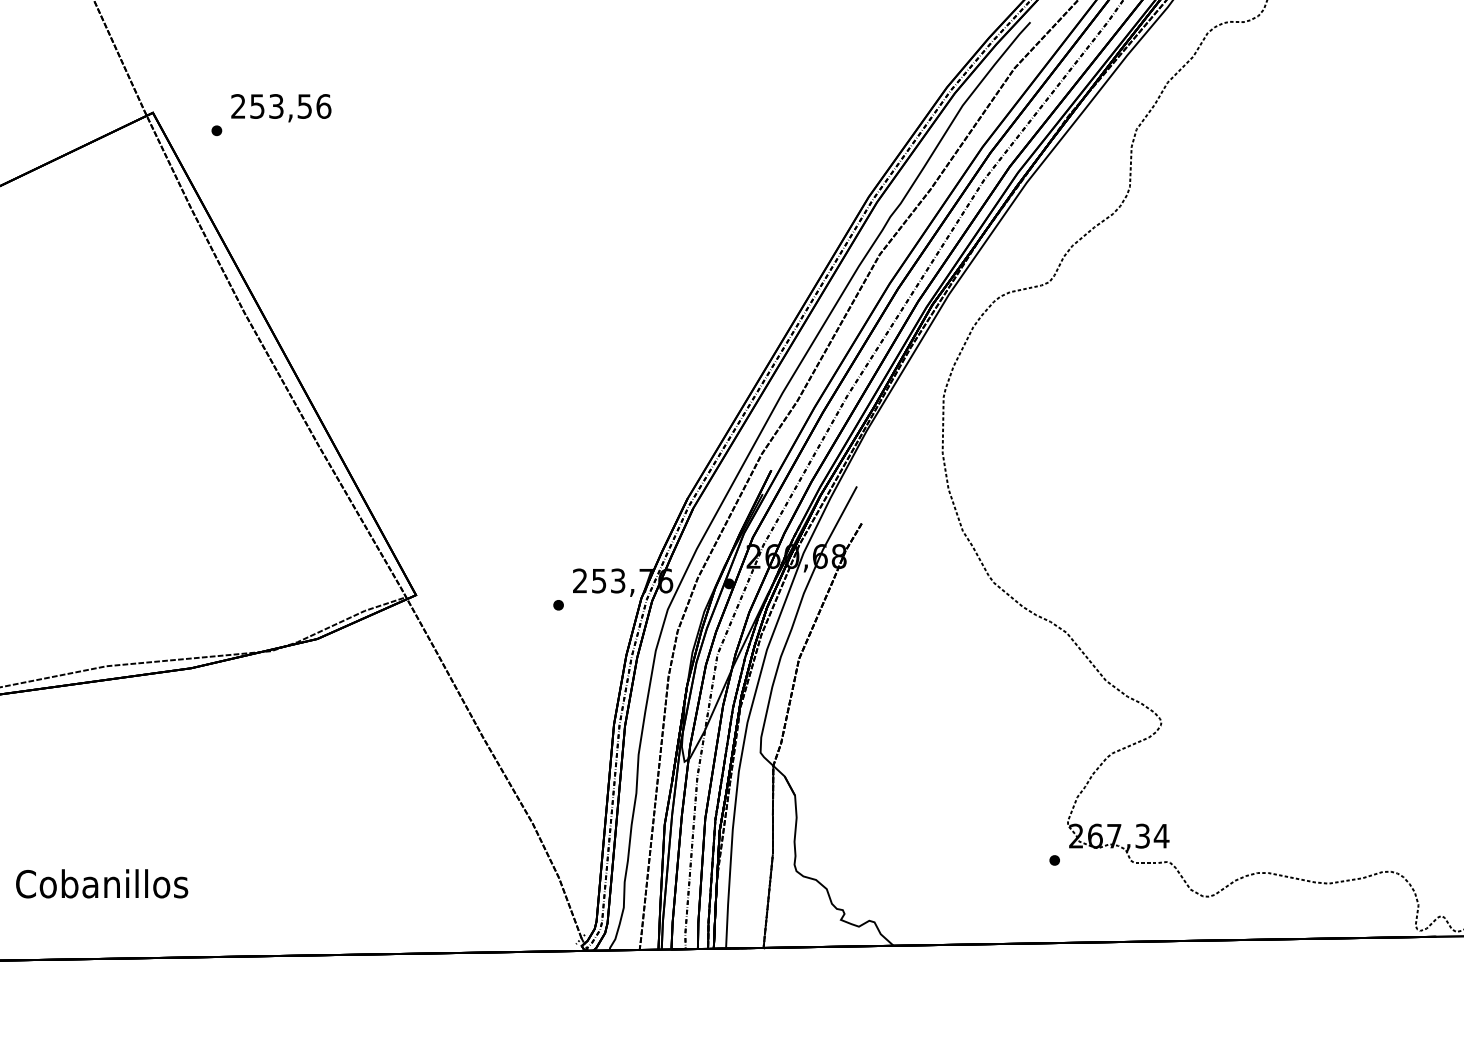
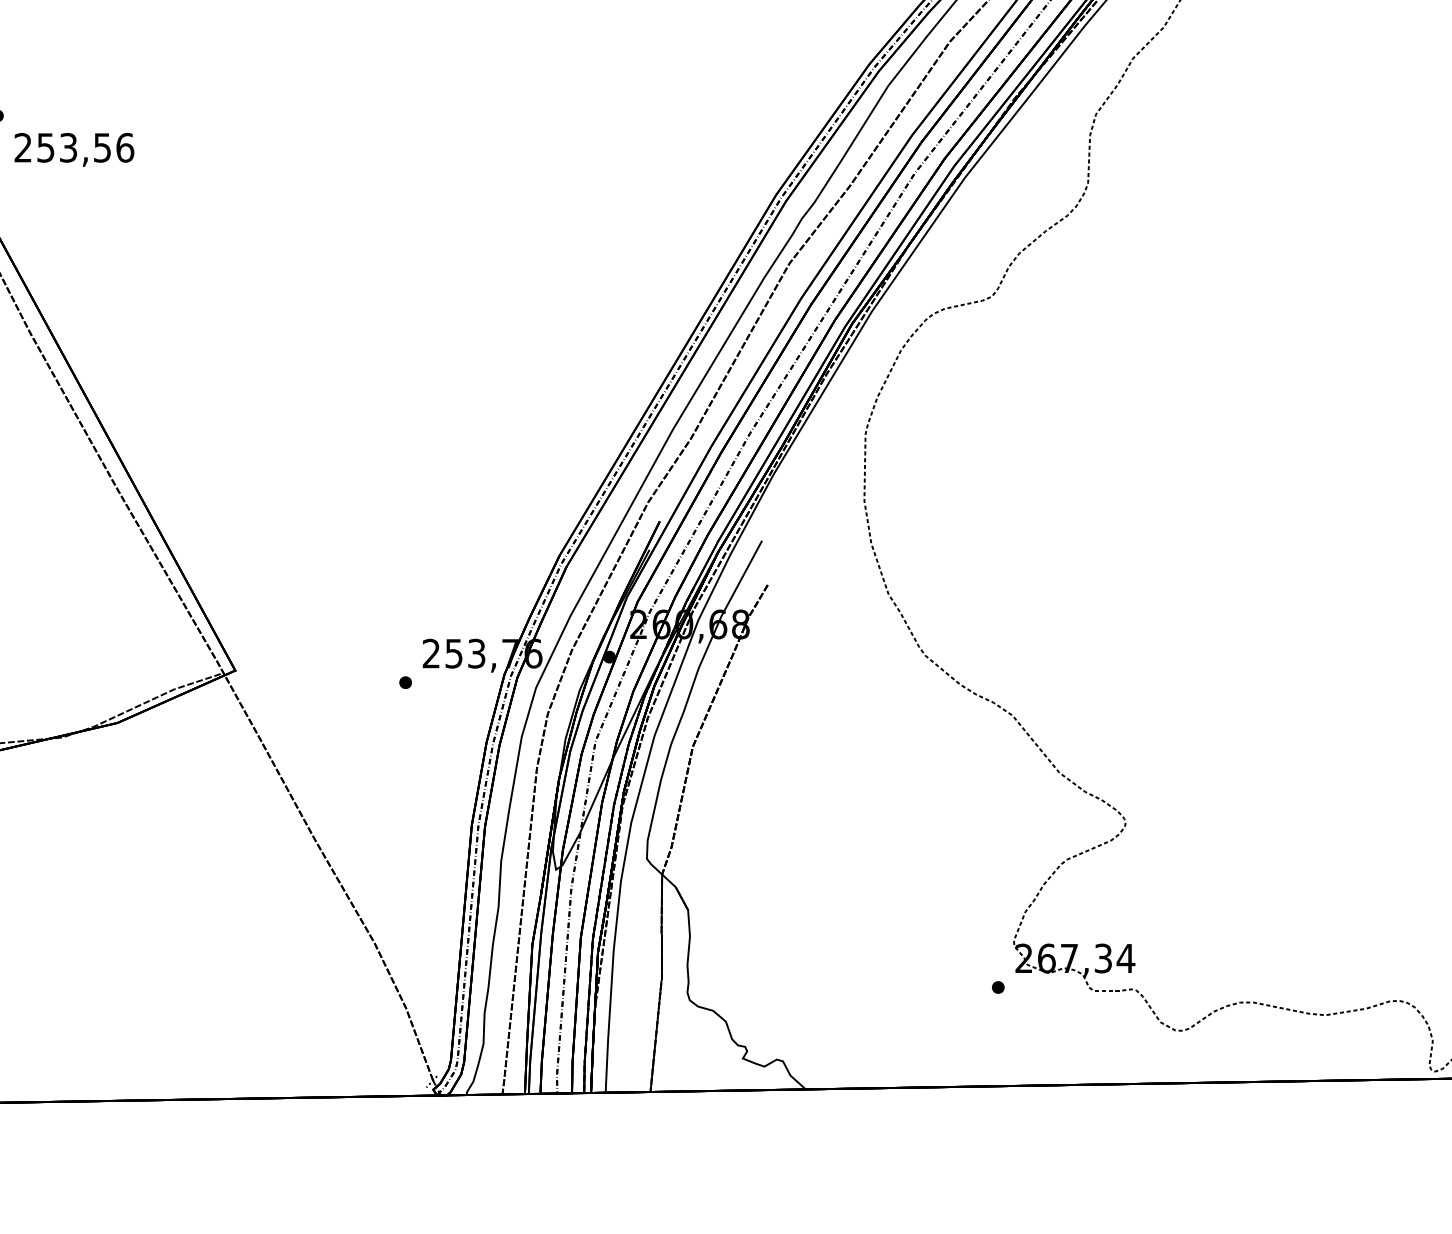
text: (281, 108) -> (74, 150), moved

